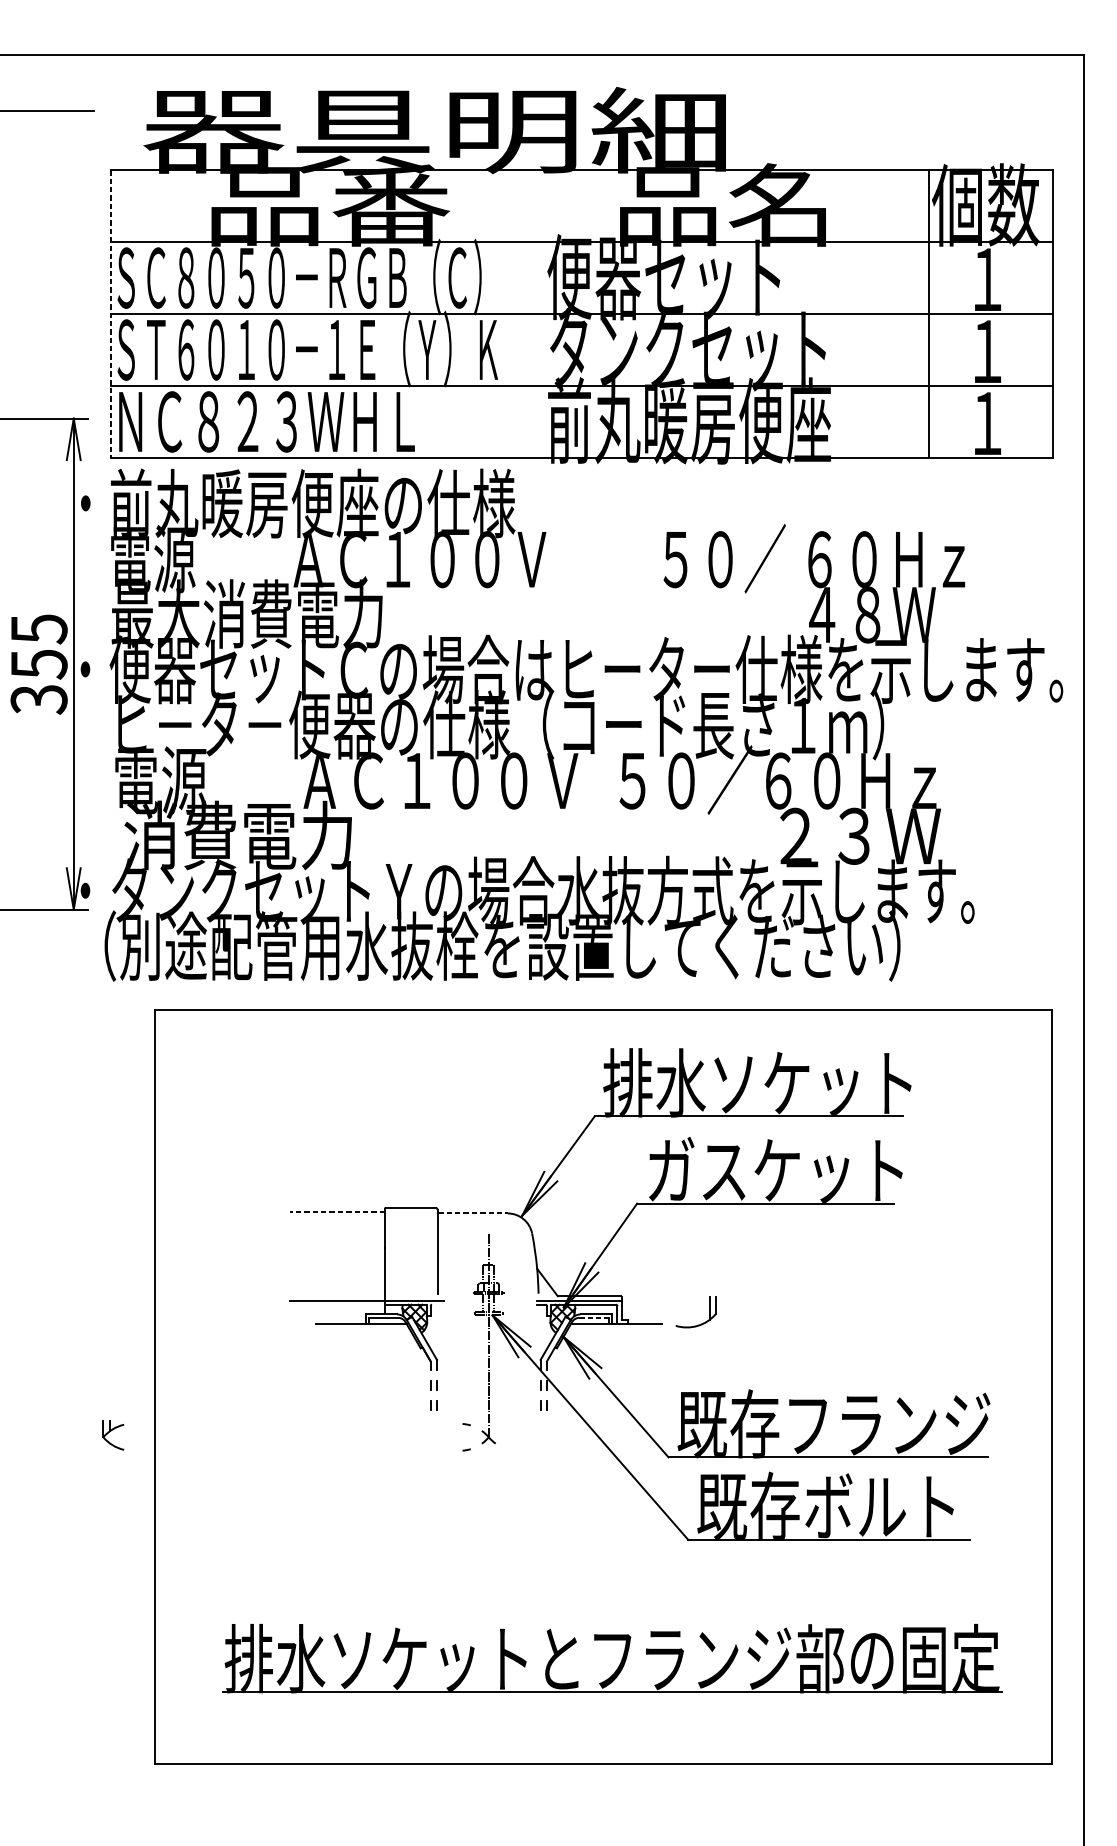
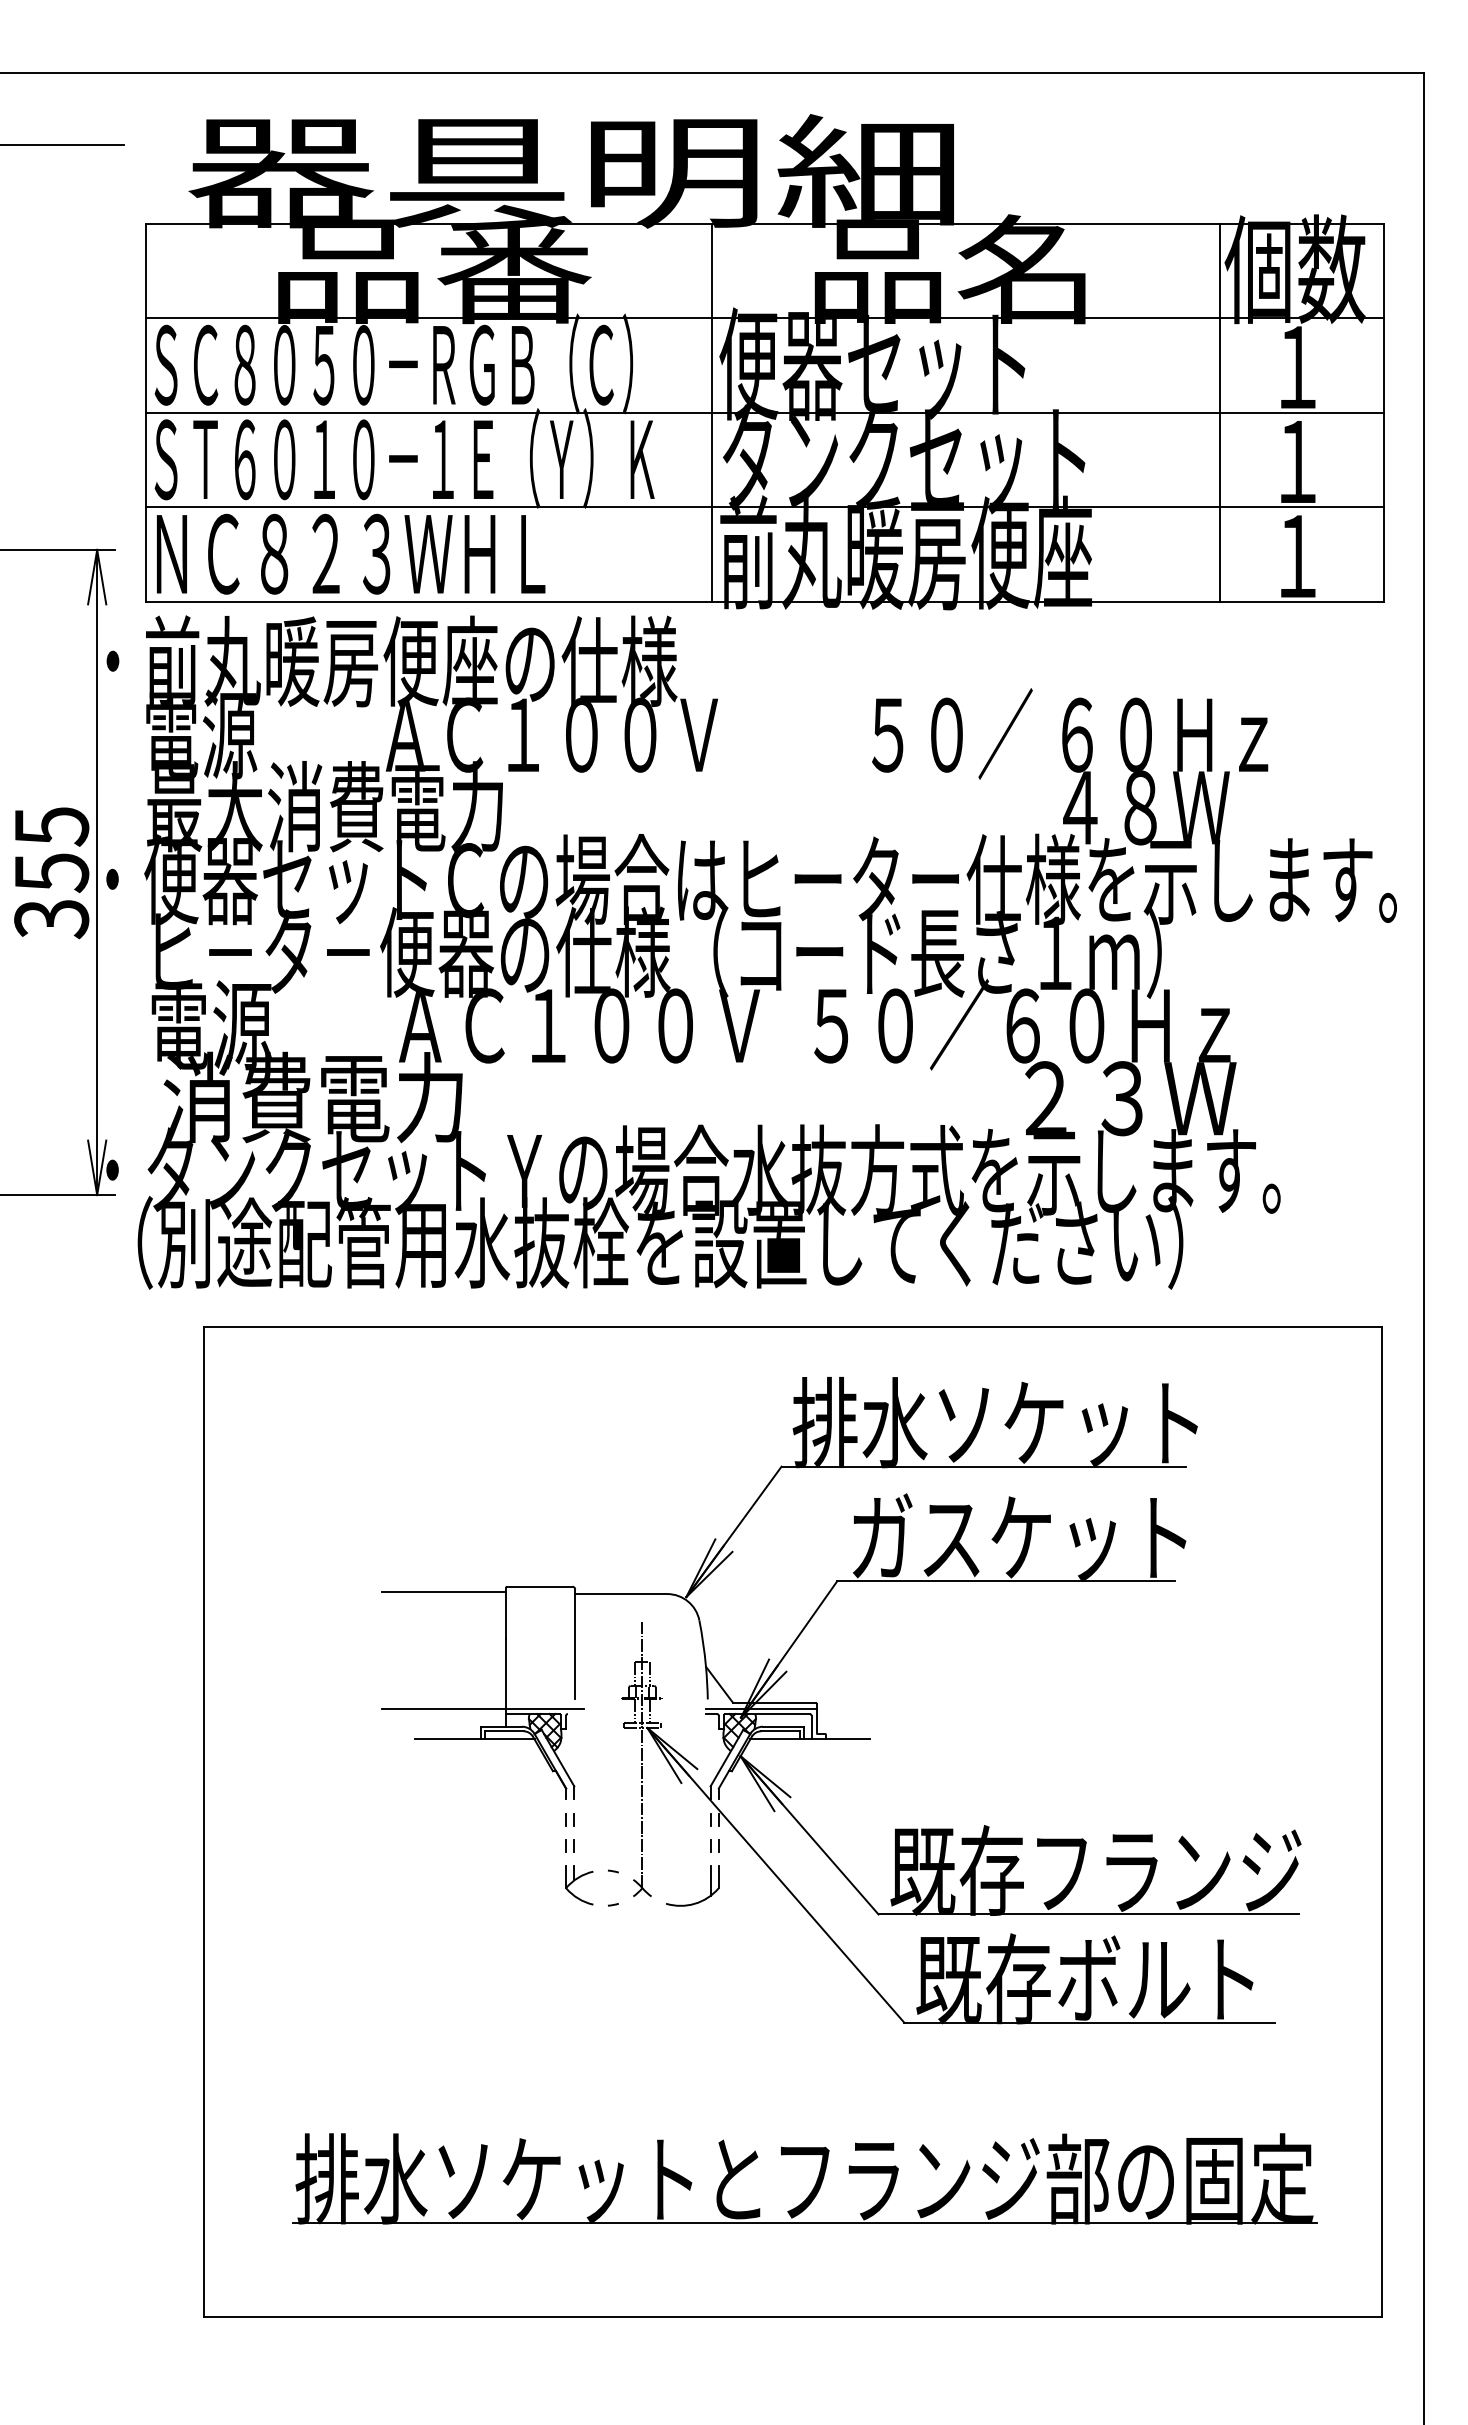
line: (111, 314) -> (146, 413), dashed -> solid
line: (541, 314) -> (711, 412), added
line: (337, 1212) -> (443, 1592), dashed -> solid
line: (472, 1213) -> (621, 1594), dashed -> solid
line: (594, 1318) -> (781, 1731), dashed -> solid
part: (701, 1323) -> (700, 1900), moved
part: (113, 1435) -> (579, 1885), moved

